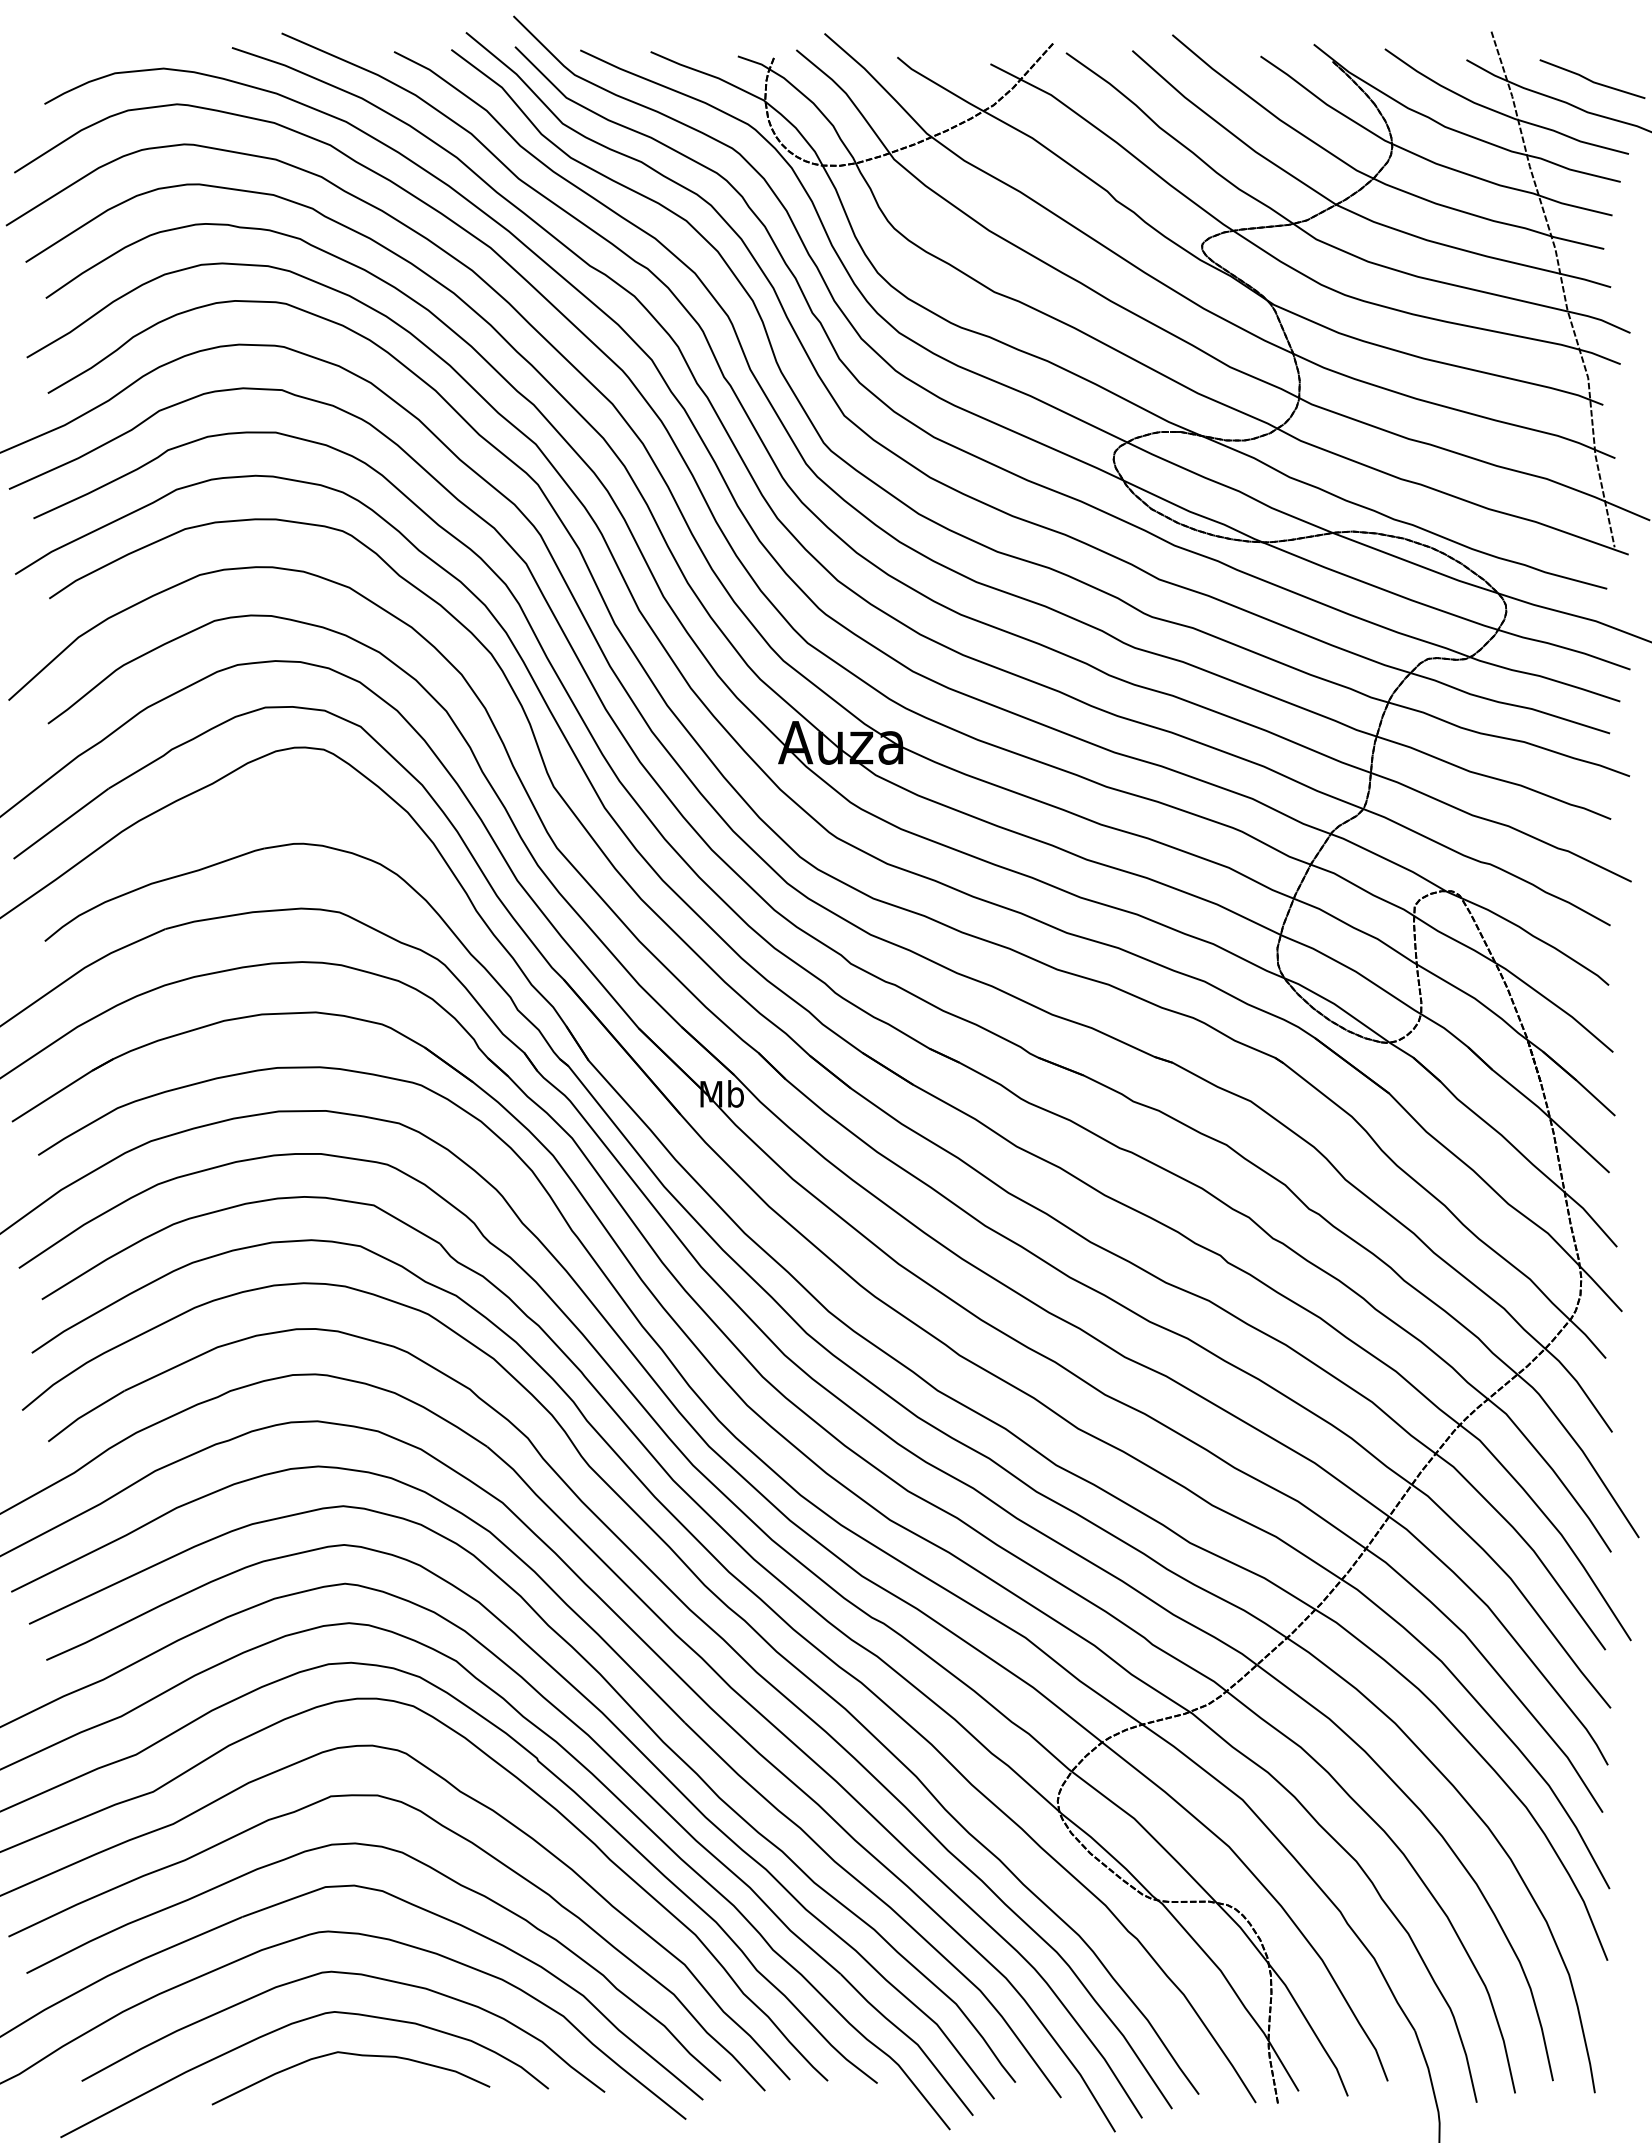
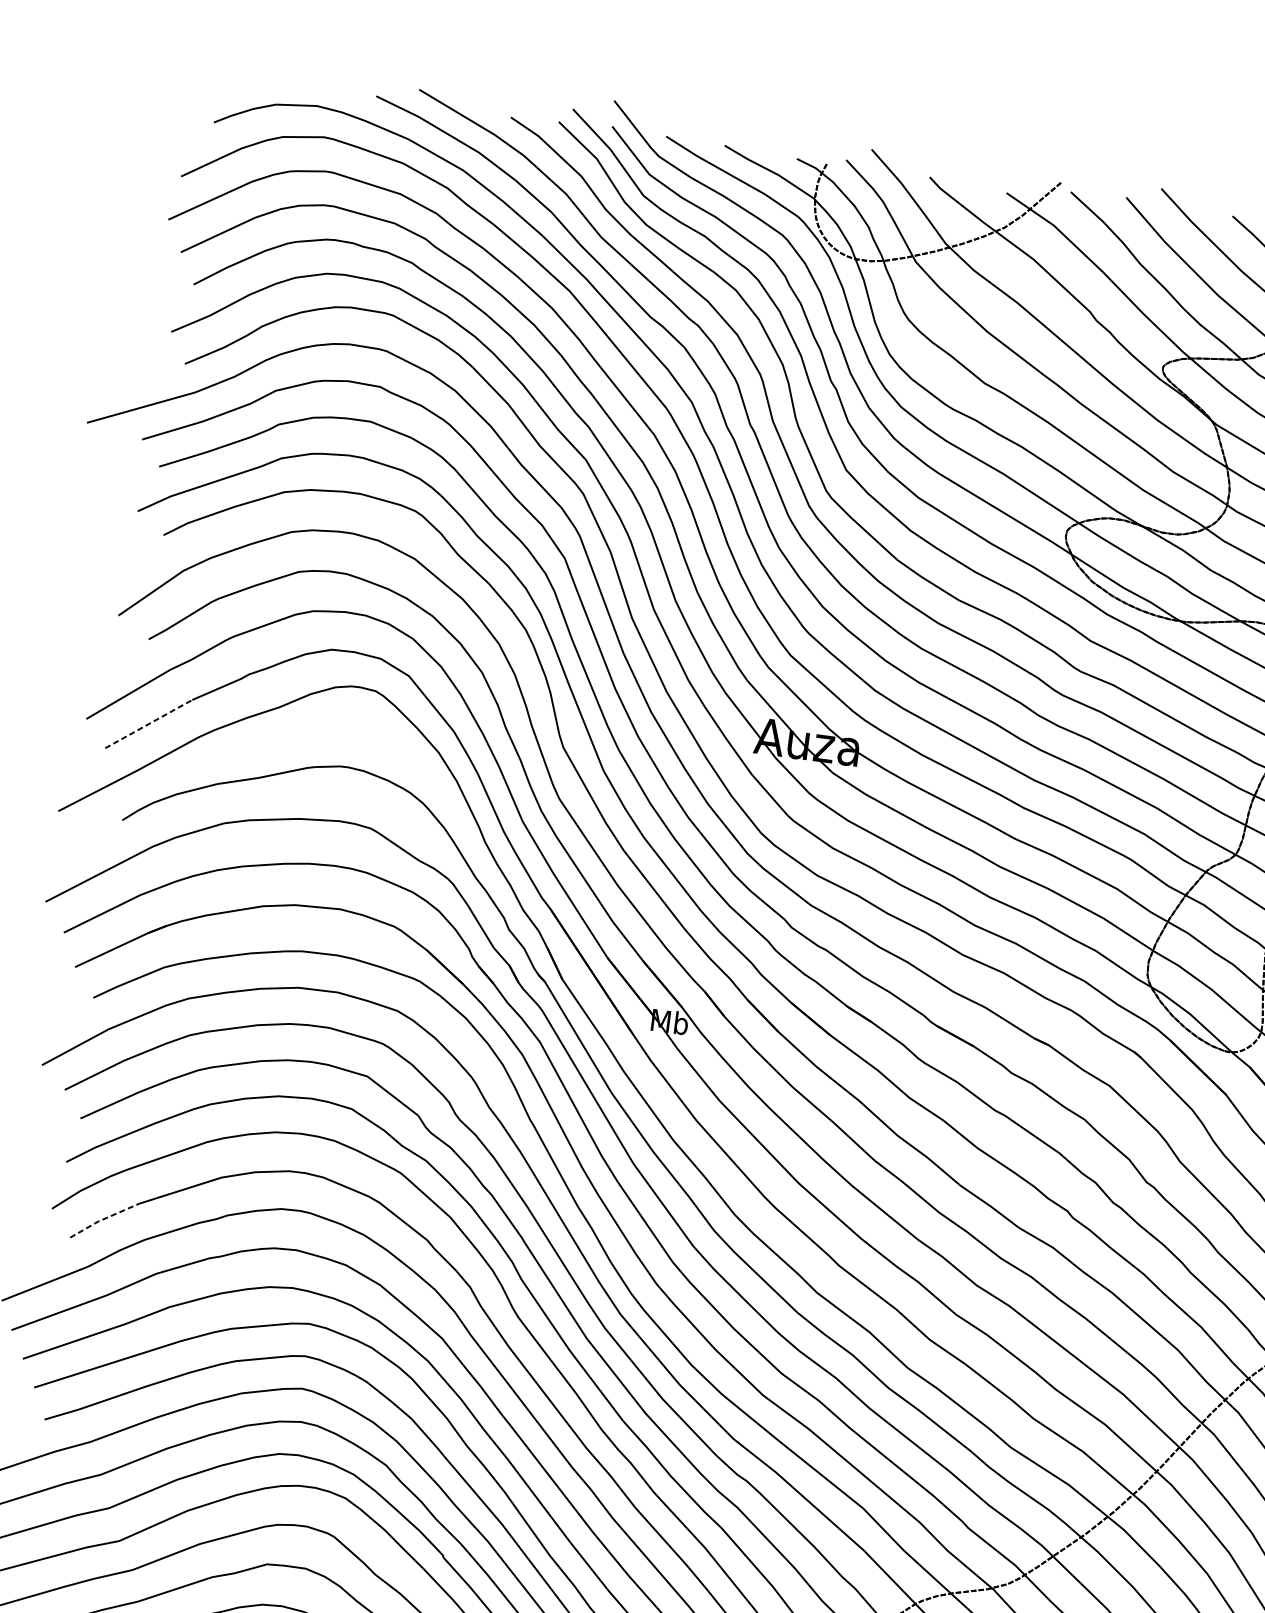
line: (61, 823) -> (149, 723), solid -> dashed
line: (85, 1414) -> (104, 1219), solid -> dashed

